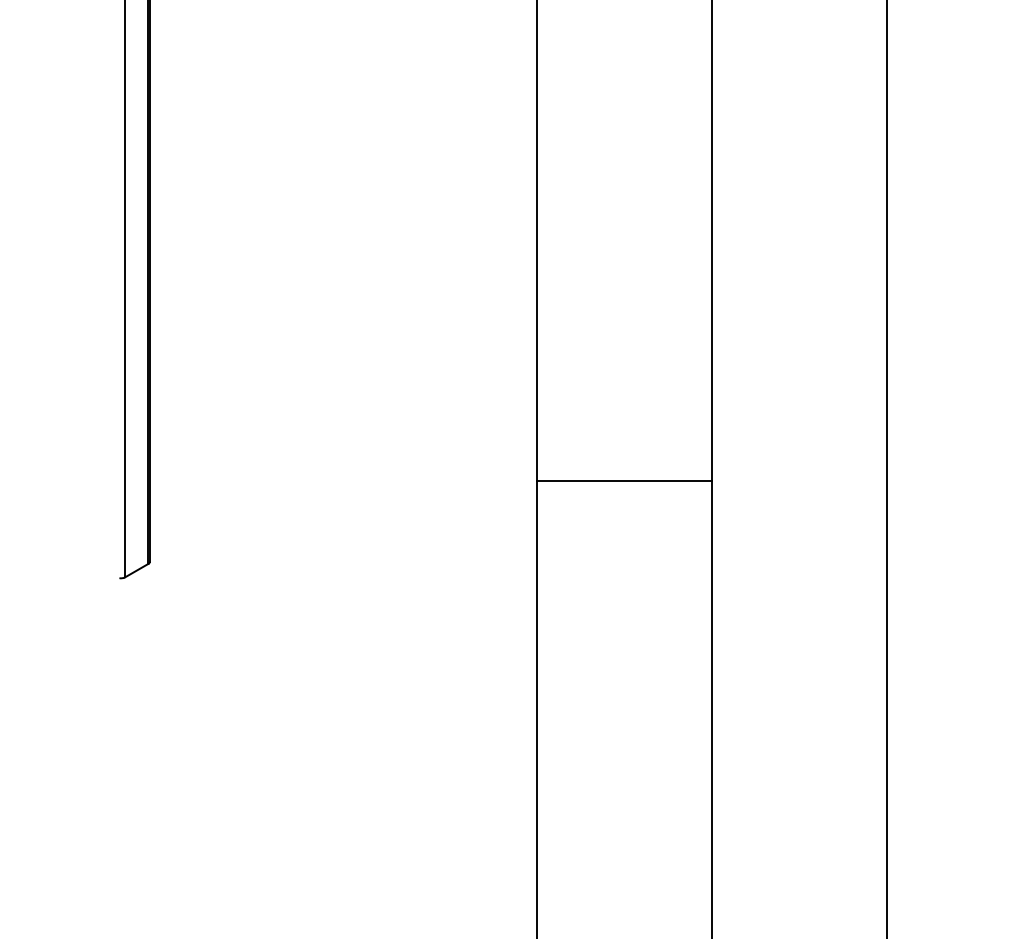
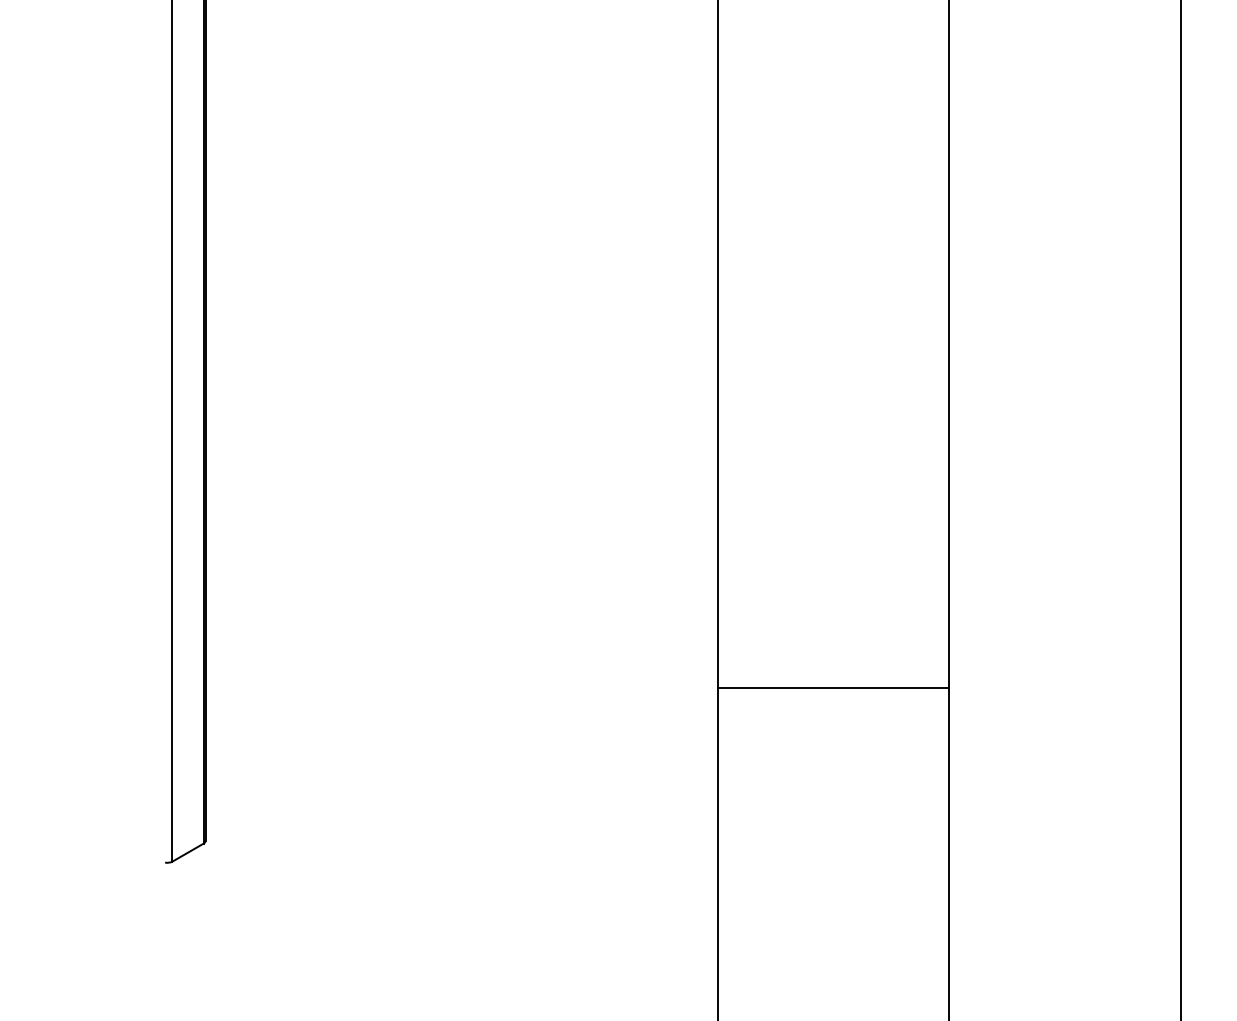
line: (623, 481) -> (832, 688), moved

